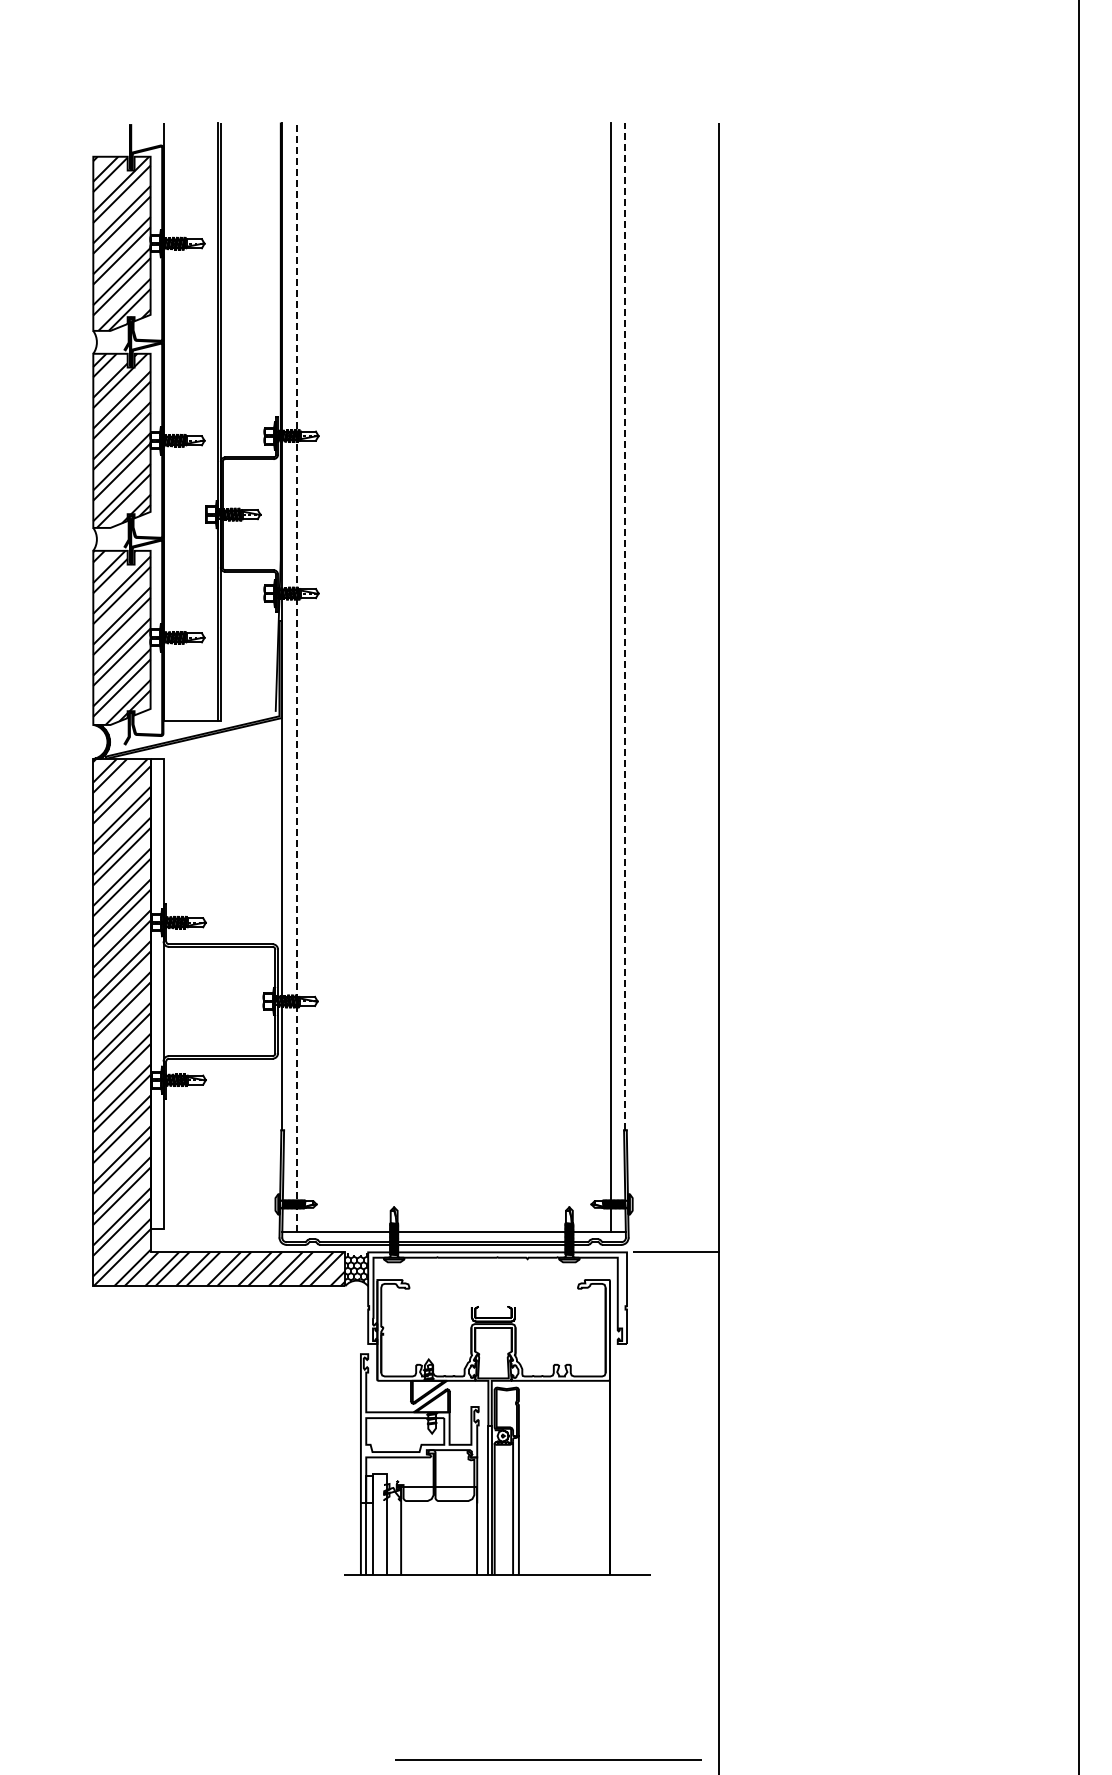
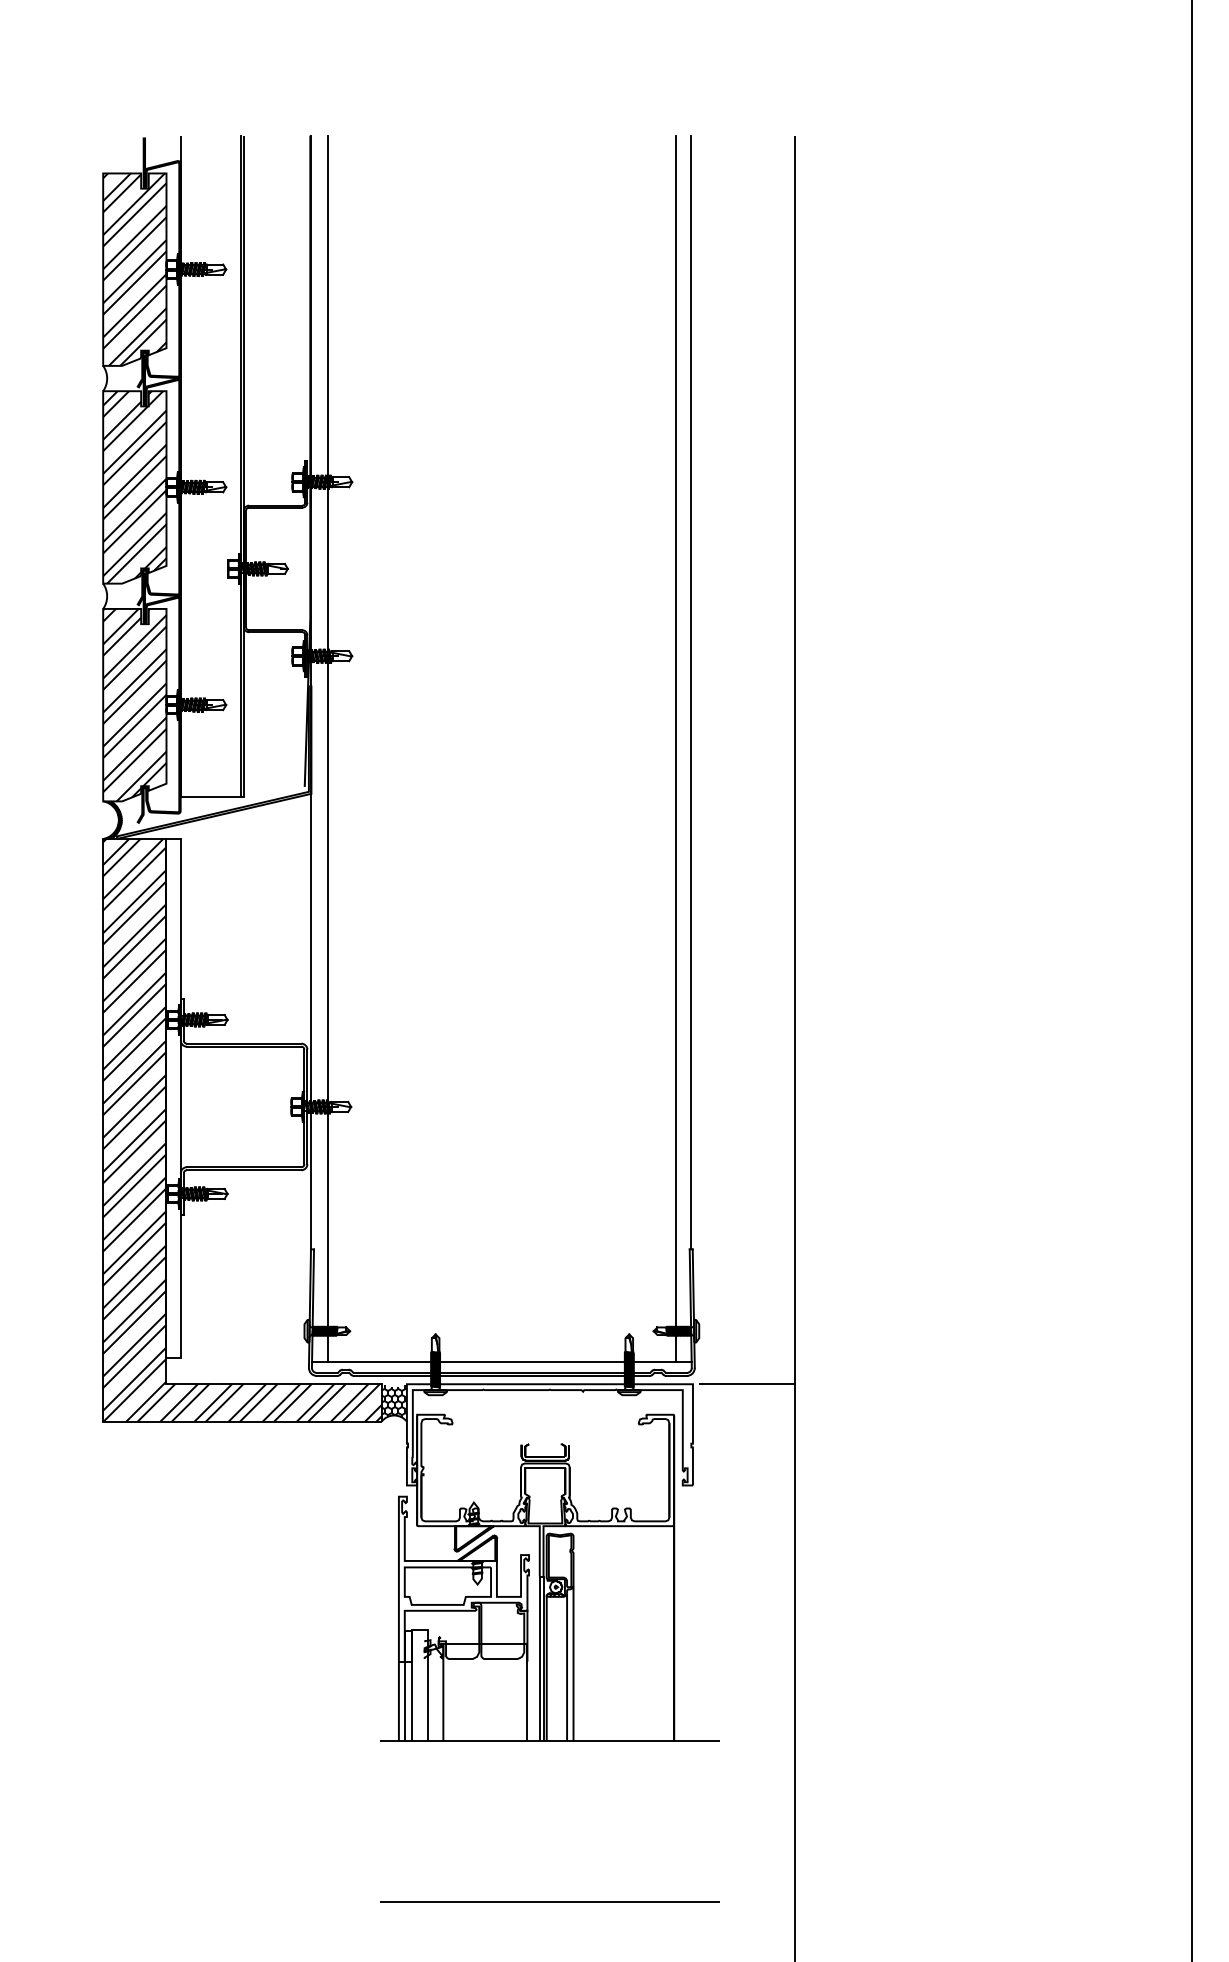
line: (625, 626) -> (691, 692), dashed -> solid
line: (296, 677) -> (327, 748), dashed -> solid
line: (548, 1759) -> (549, 1901), moved

